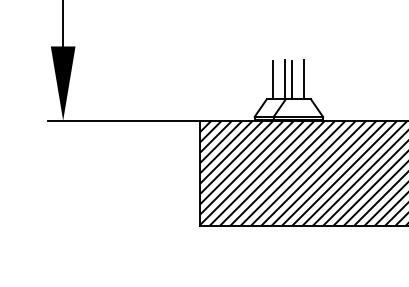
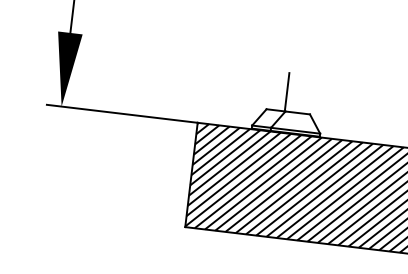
line: (304, 79) -> (306, 94), removed
line: (273, 80) -> (275, 91), removed
line: (292, 80) -> (294, 93), removed

